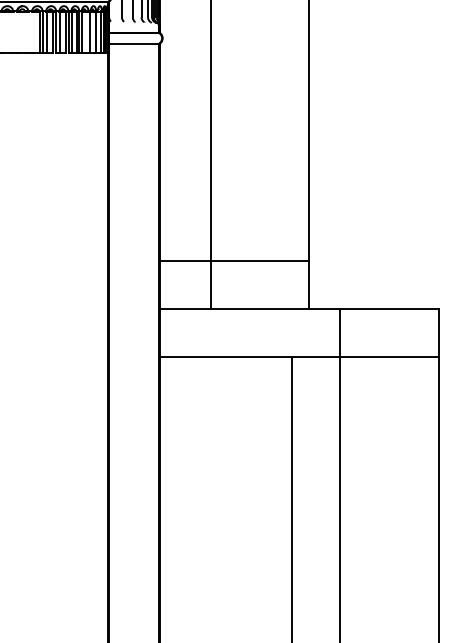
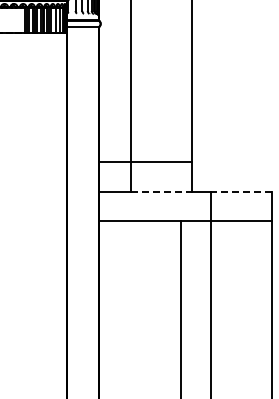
line: (260, 308) -> (161, 191), solid -> dashed
line: (389, 308) -> (241, 191), solid -> dashed

